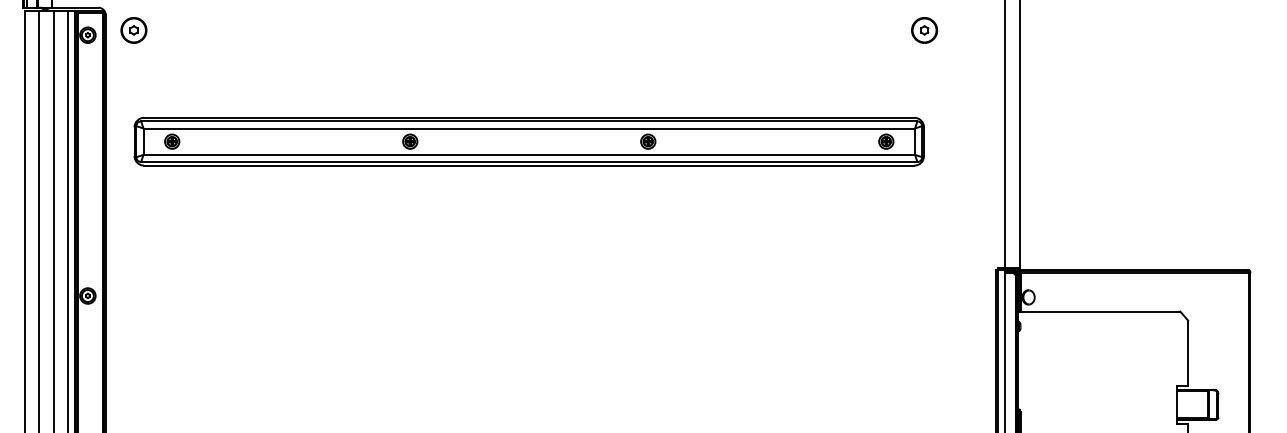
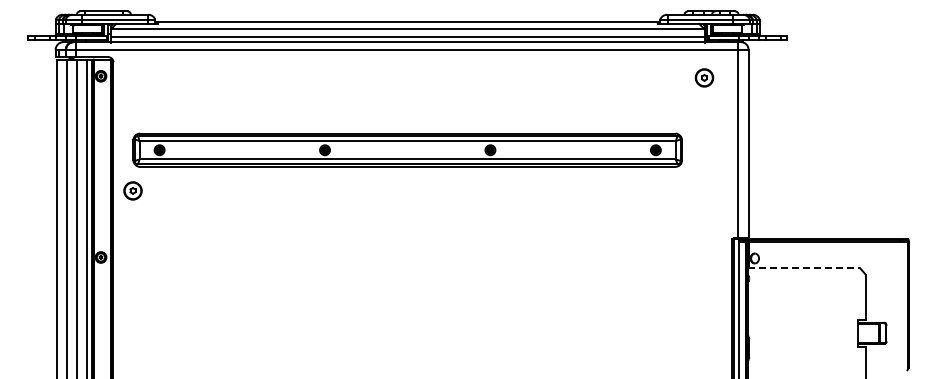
part: (133, 29) -> (132, 190), moved
part: (924, 29) -> (704, 77), moved
line: (1100, 311) -> (804, 268), solid -> dashed

